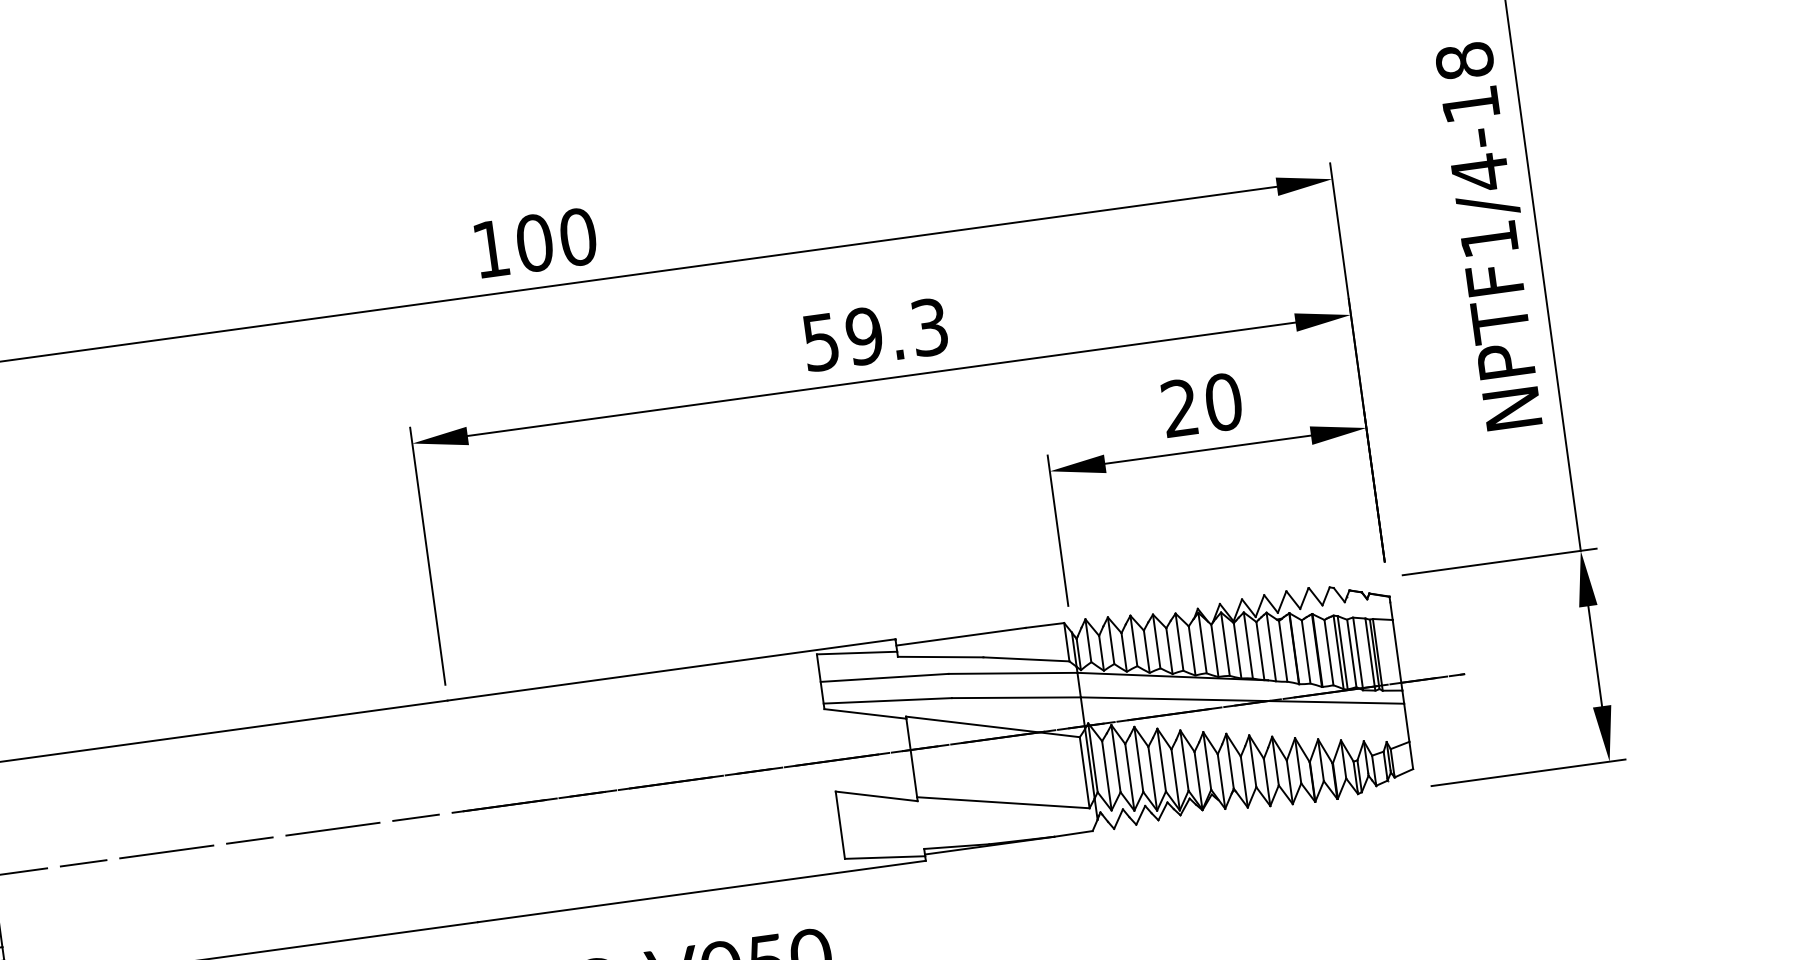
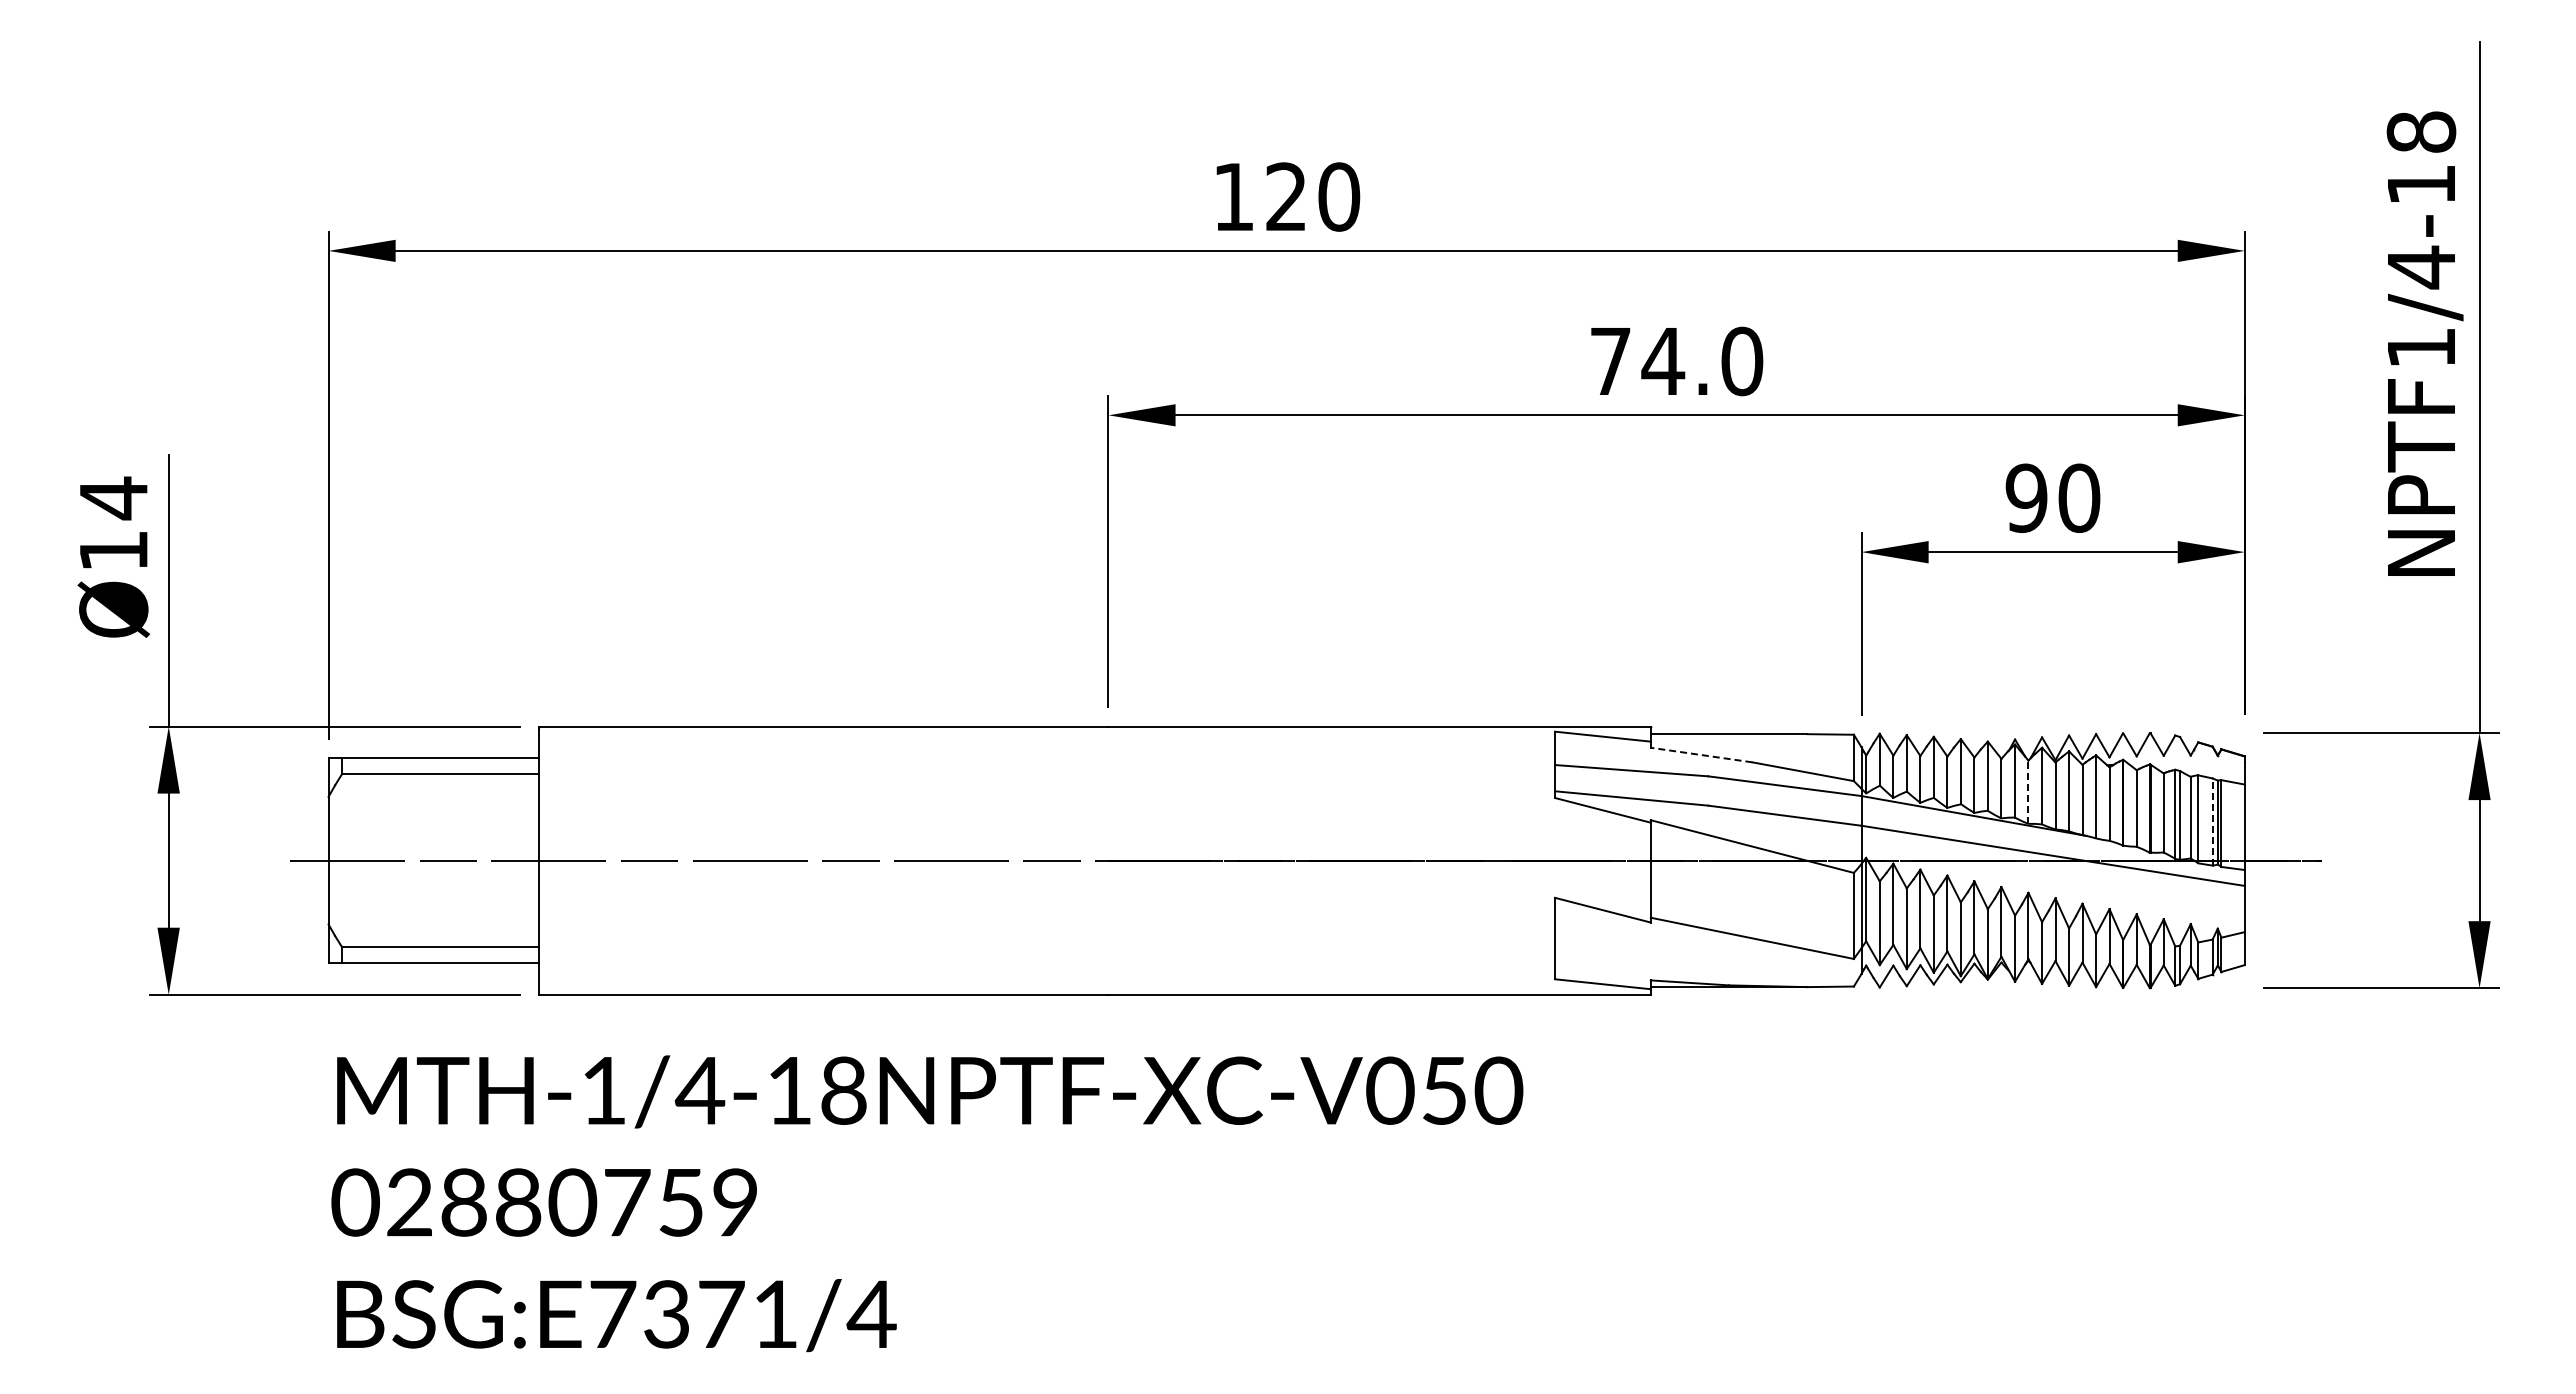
text: (534, 242) -> (1286, 196), 100 -> 120
text: (876, 334) -> (1677, 361), 59.3 -> 74.0
text: (1180, 408) -> (2026, 498), 20 -> 90
line: (1214, 651) -> (2028, 792), solid -> dashed
line: (1370, 654) -> (2212, 822), solid -> dashed
line: (940, 656) -> (1701, 754), solid -> dashed

